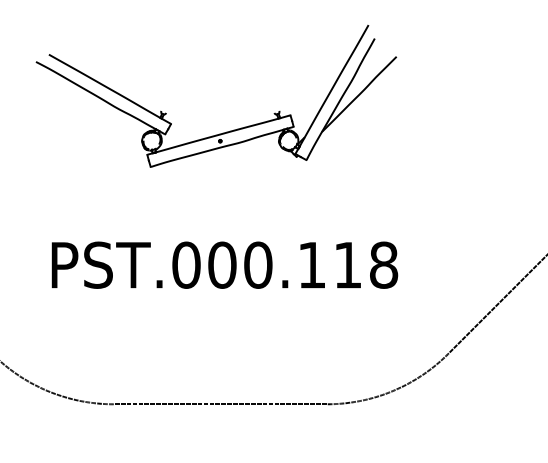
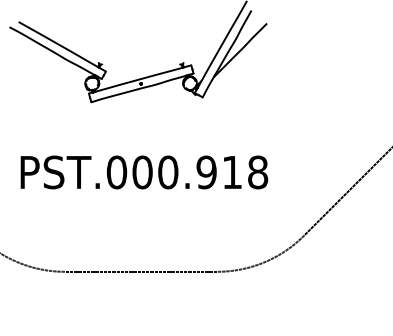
text: (311, 265) -> (206, 172), PST.000.118 -> PST.000.918

